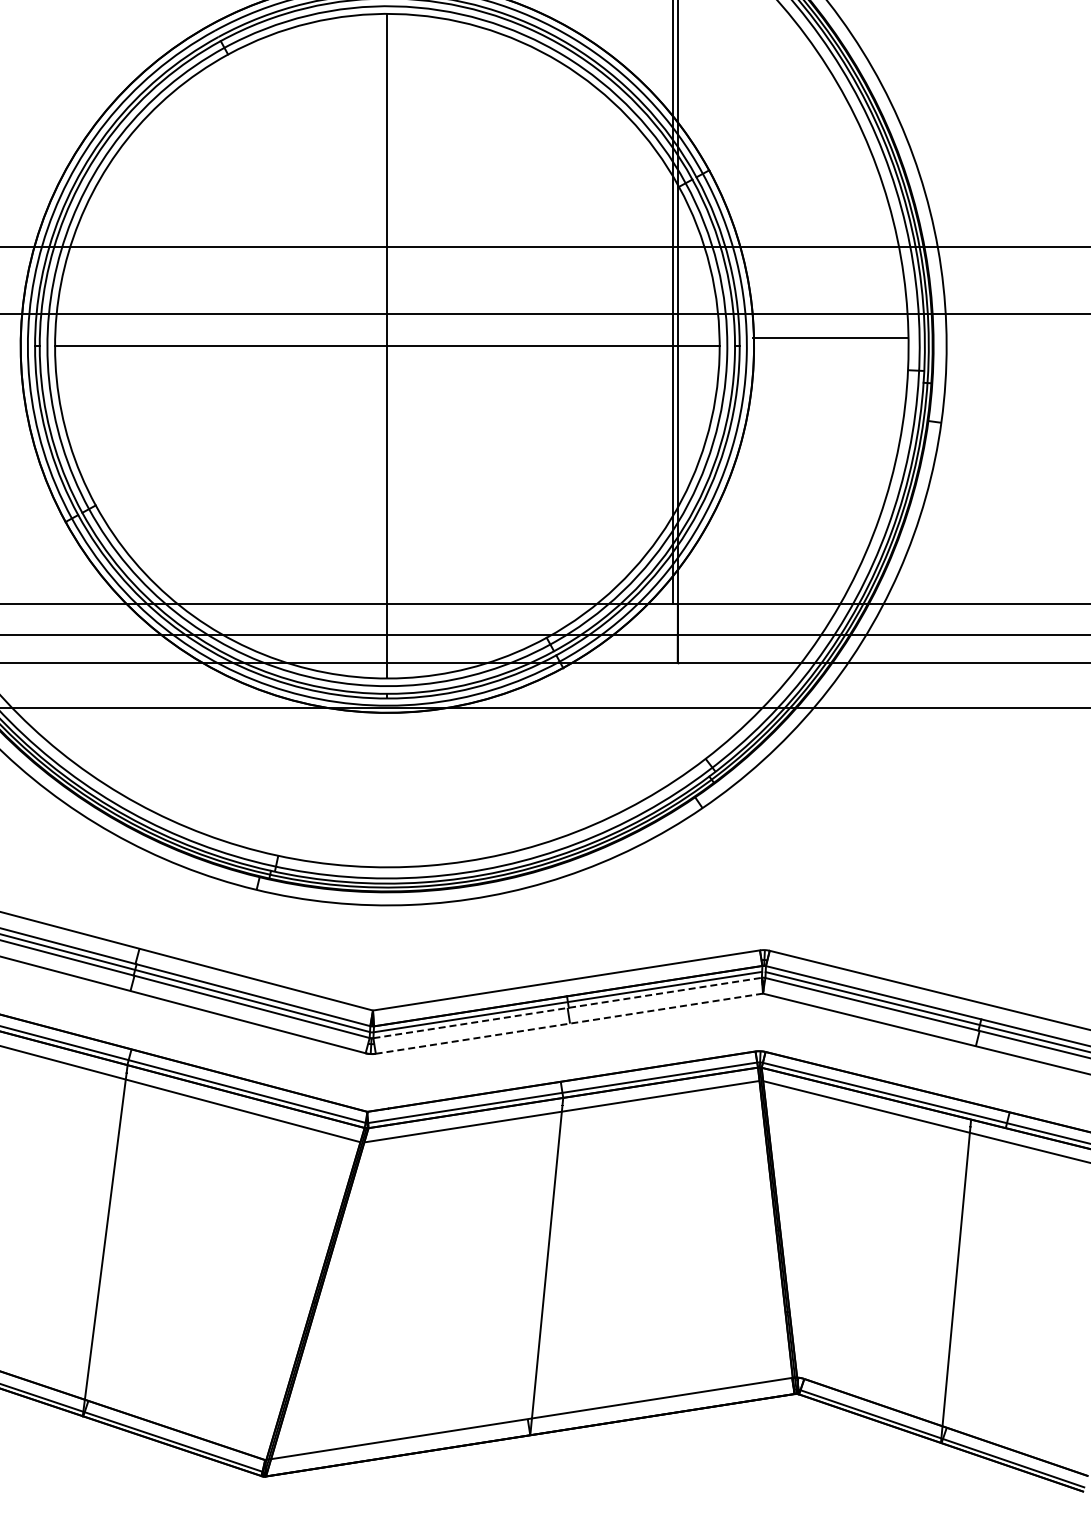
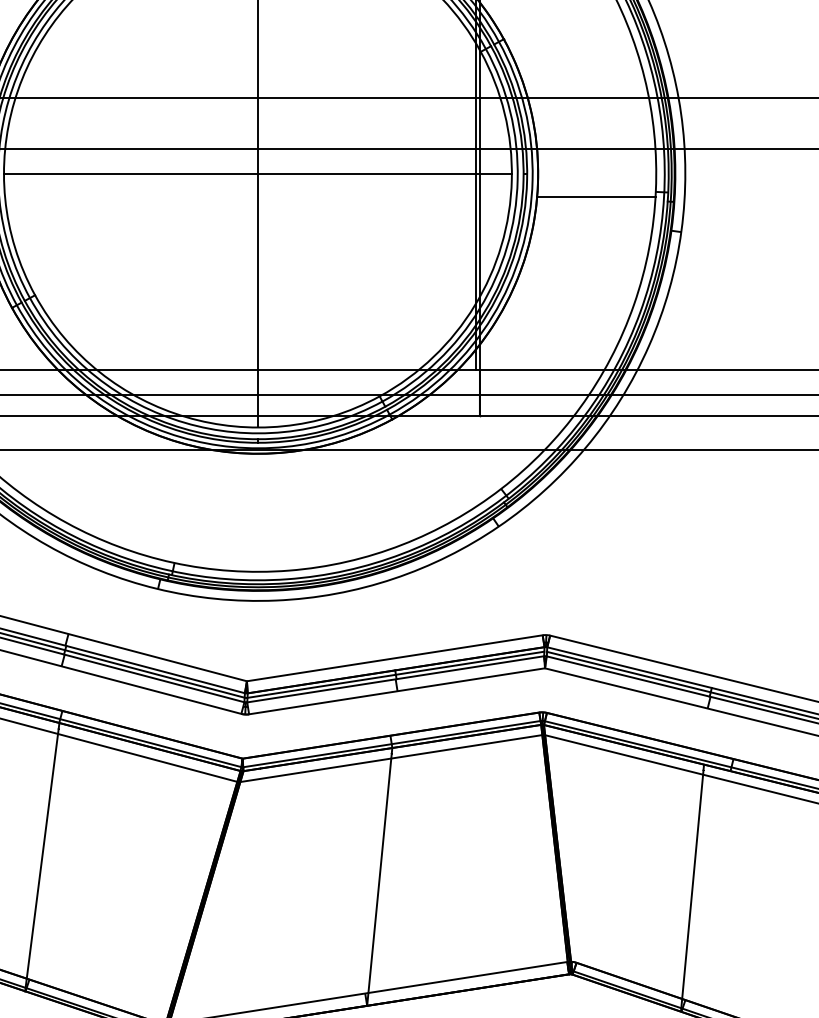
line: (829, 338) -> (595, 197), moved
line: (567, 1008) -> (395, 679), dashed -> solid
line: (569, 1023) -> (397, 691), dashed -> solid

